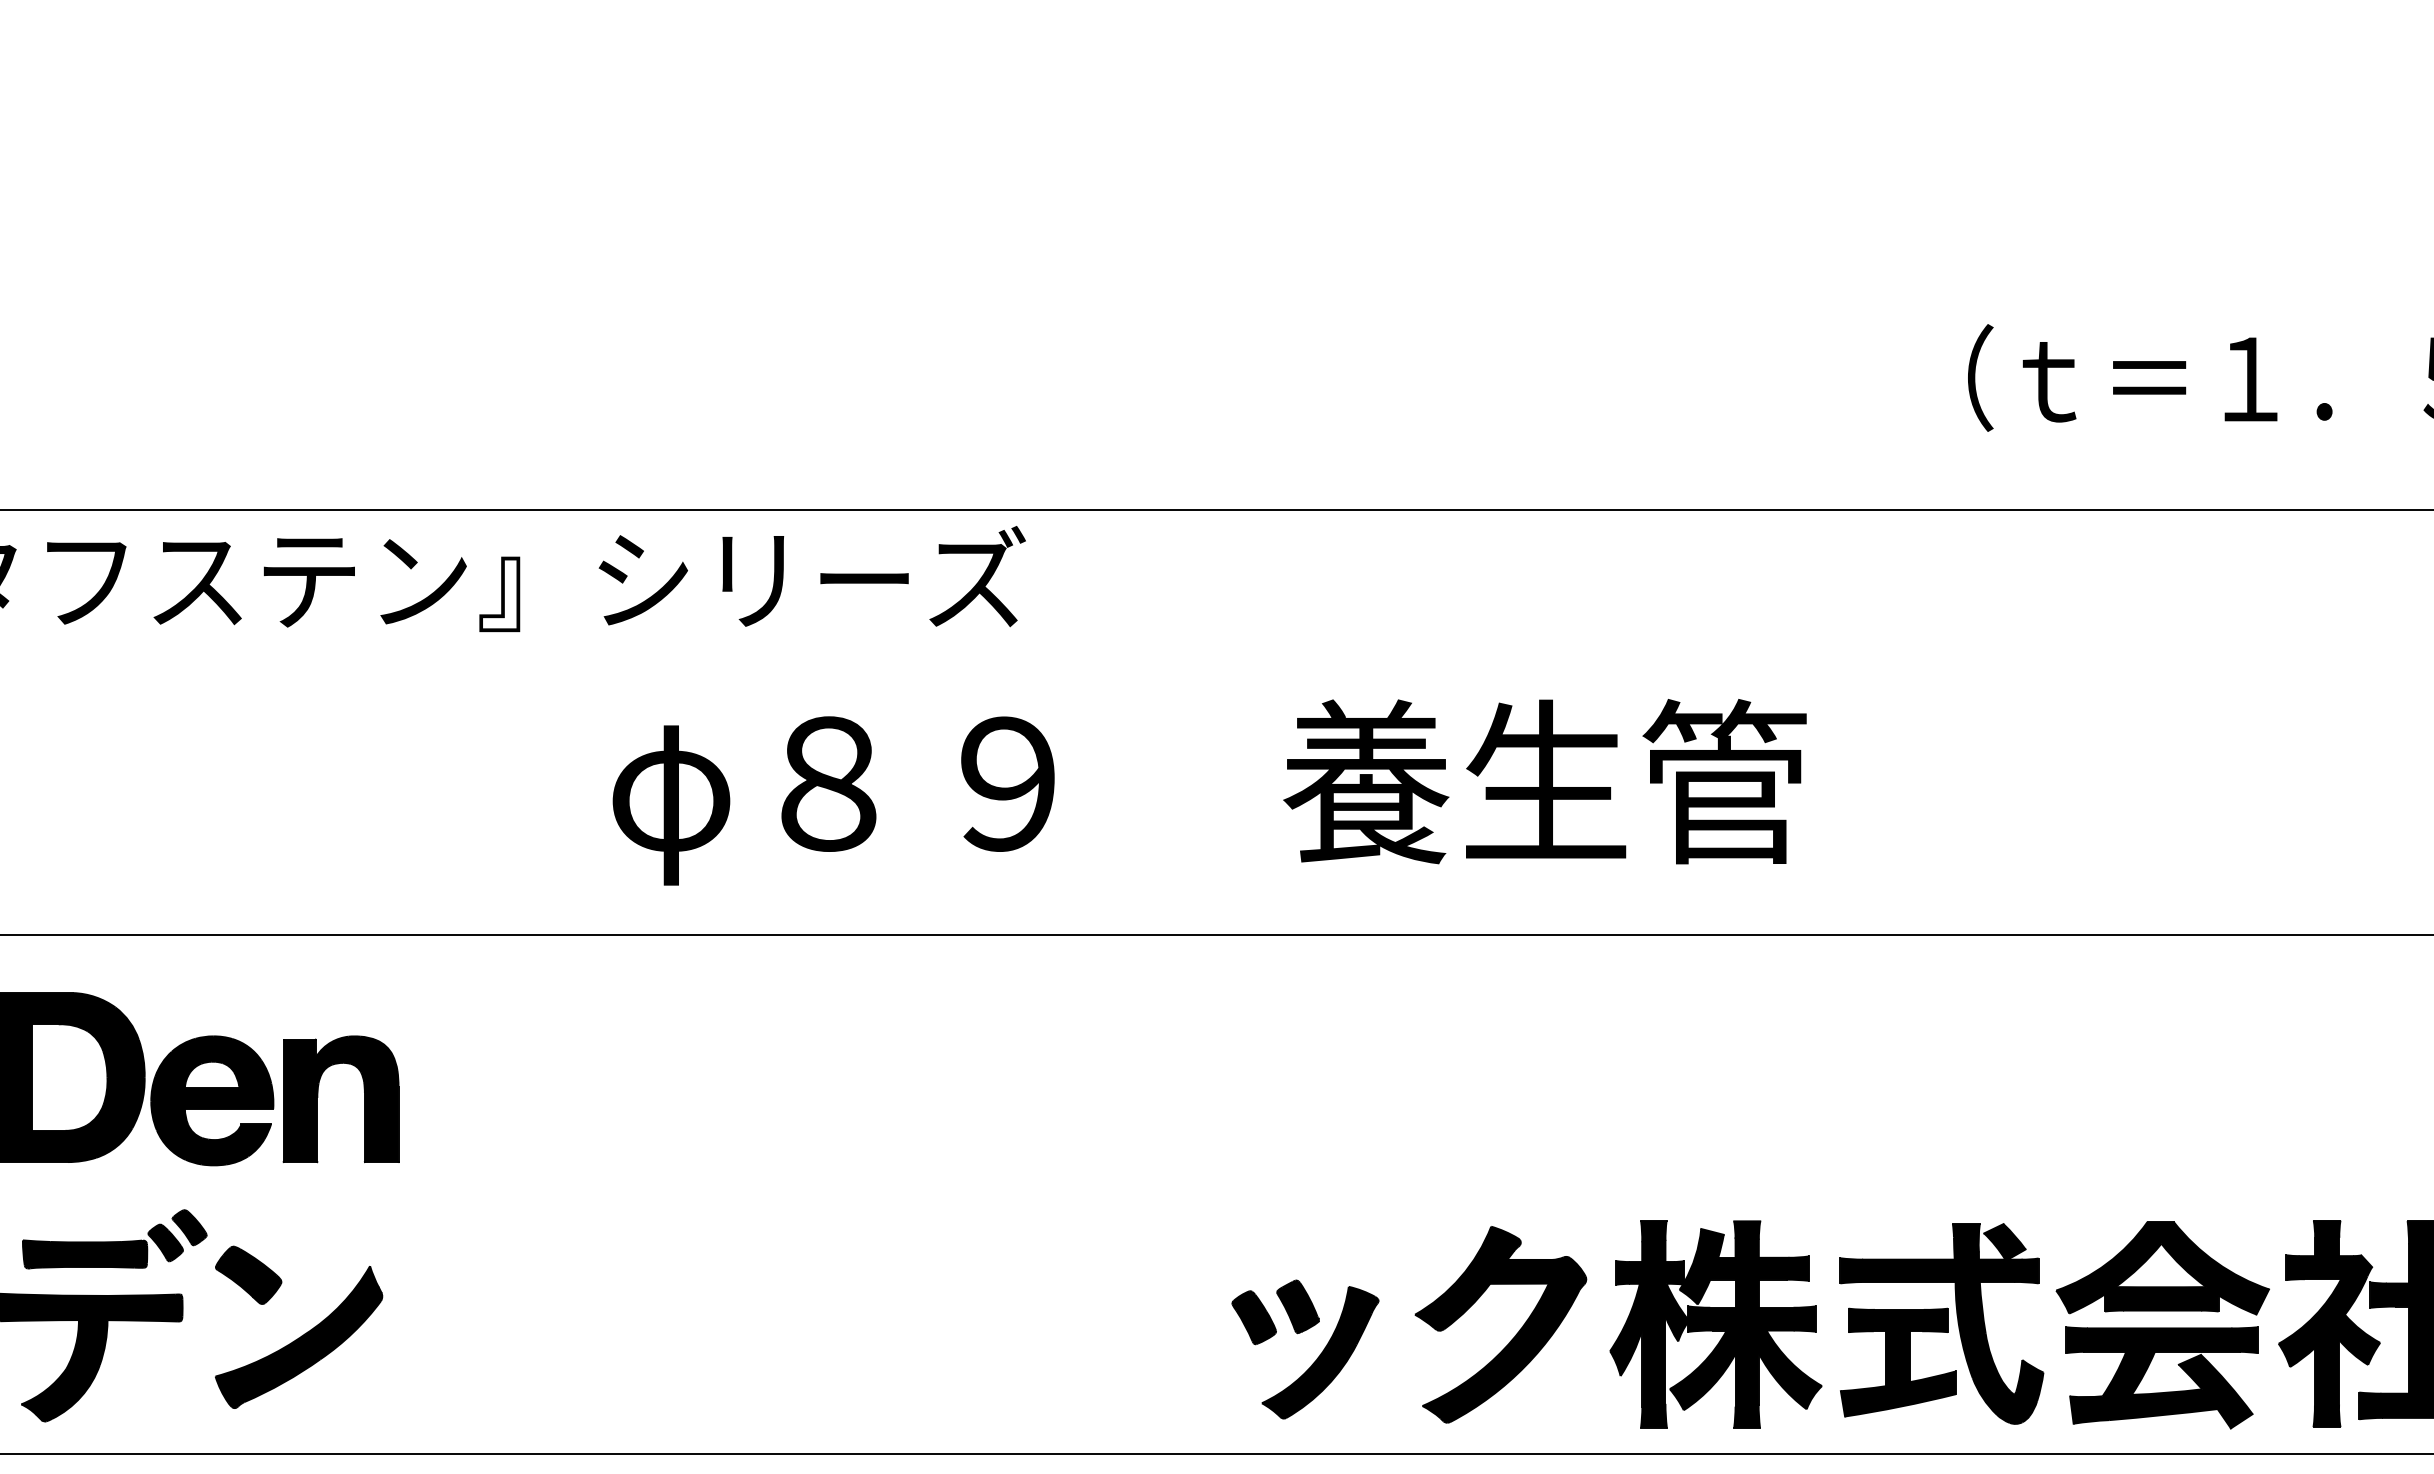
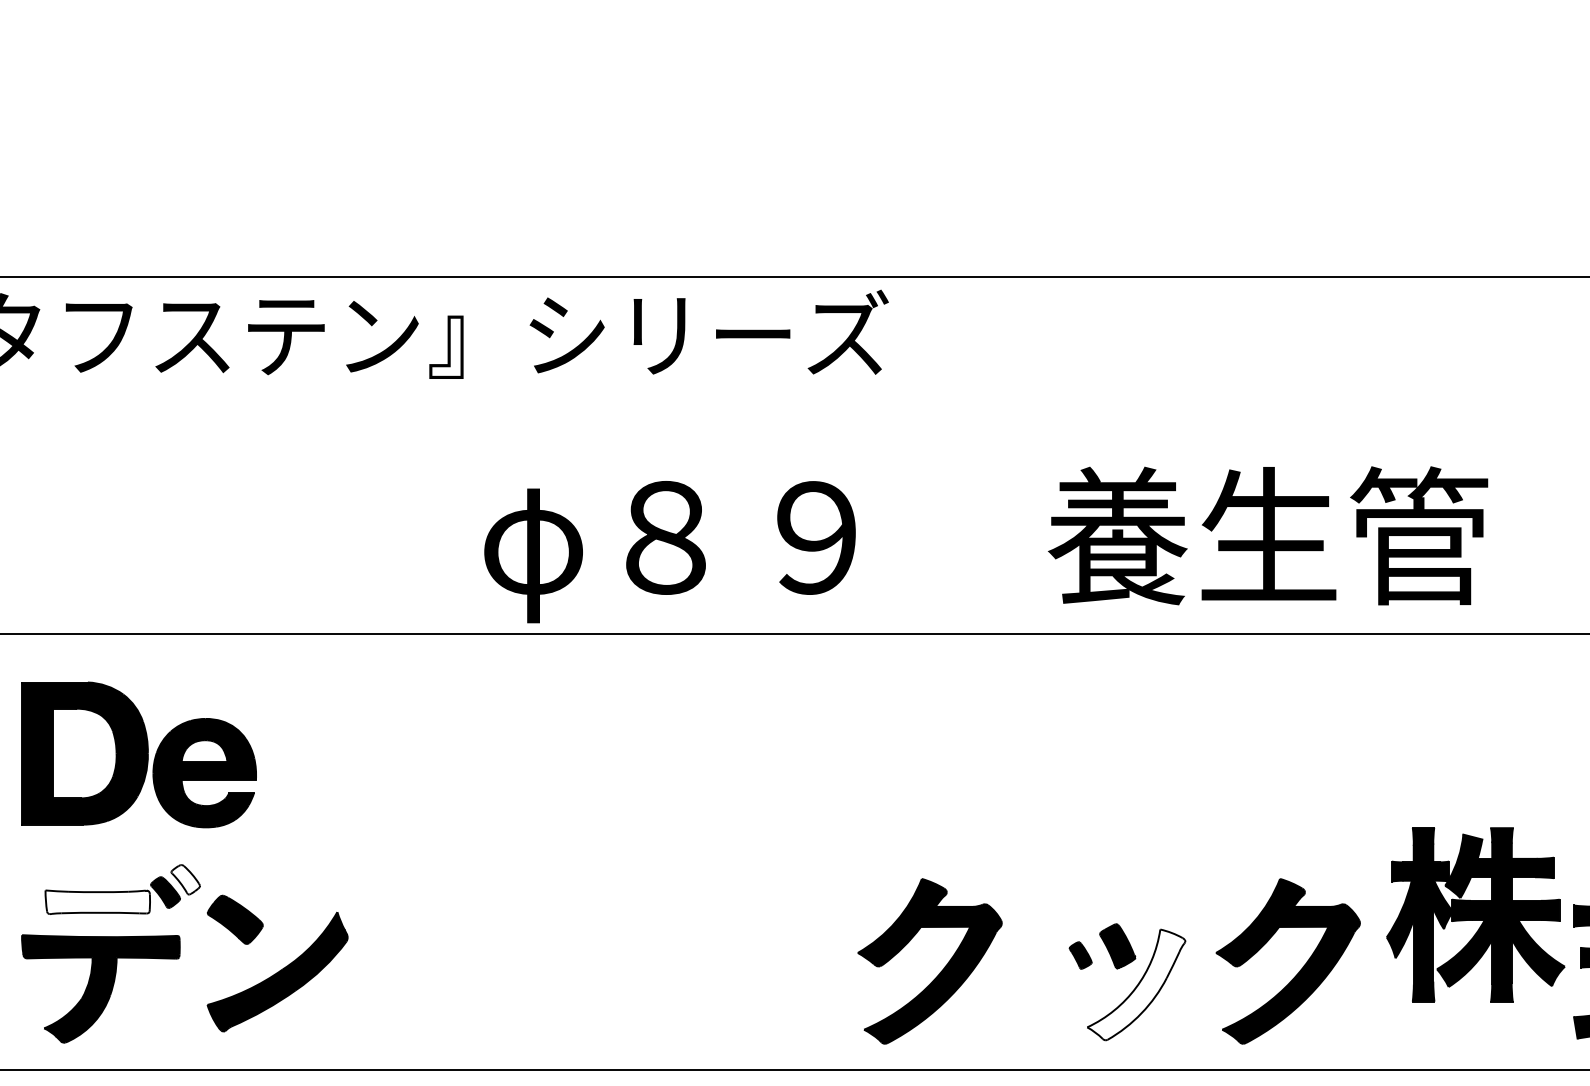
text: (1209, 792) -> (986, 544), moved
part: (318, 1097) -> (294, 770), removed
fill: (189, 1227) -> (185, 879), removed
fill: (84, 1254) -> (97, 902), removed
part: (1253, 1317) -> (1080, 955), size x0.6
part: (1715, 1324) -> (1475, 914), moved
part: (1089, 1334) -> (942, 969), added
fill: (1319, 1352) -> (1135, 984), removed

